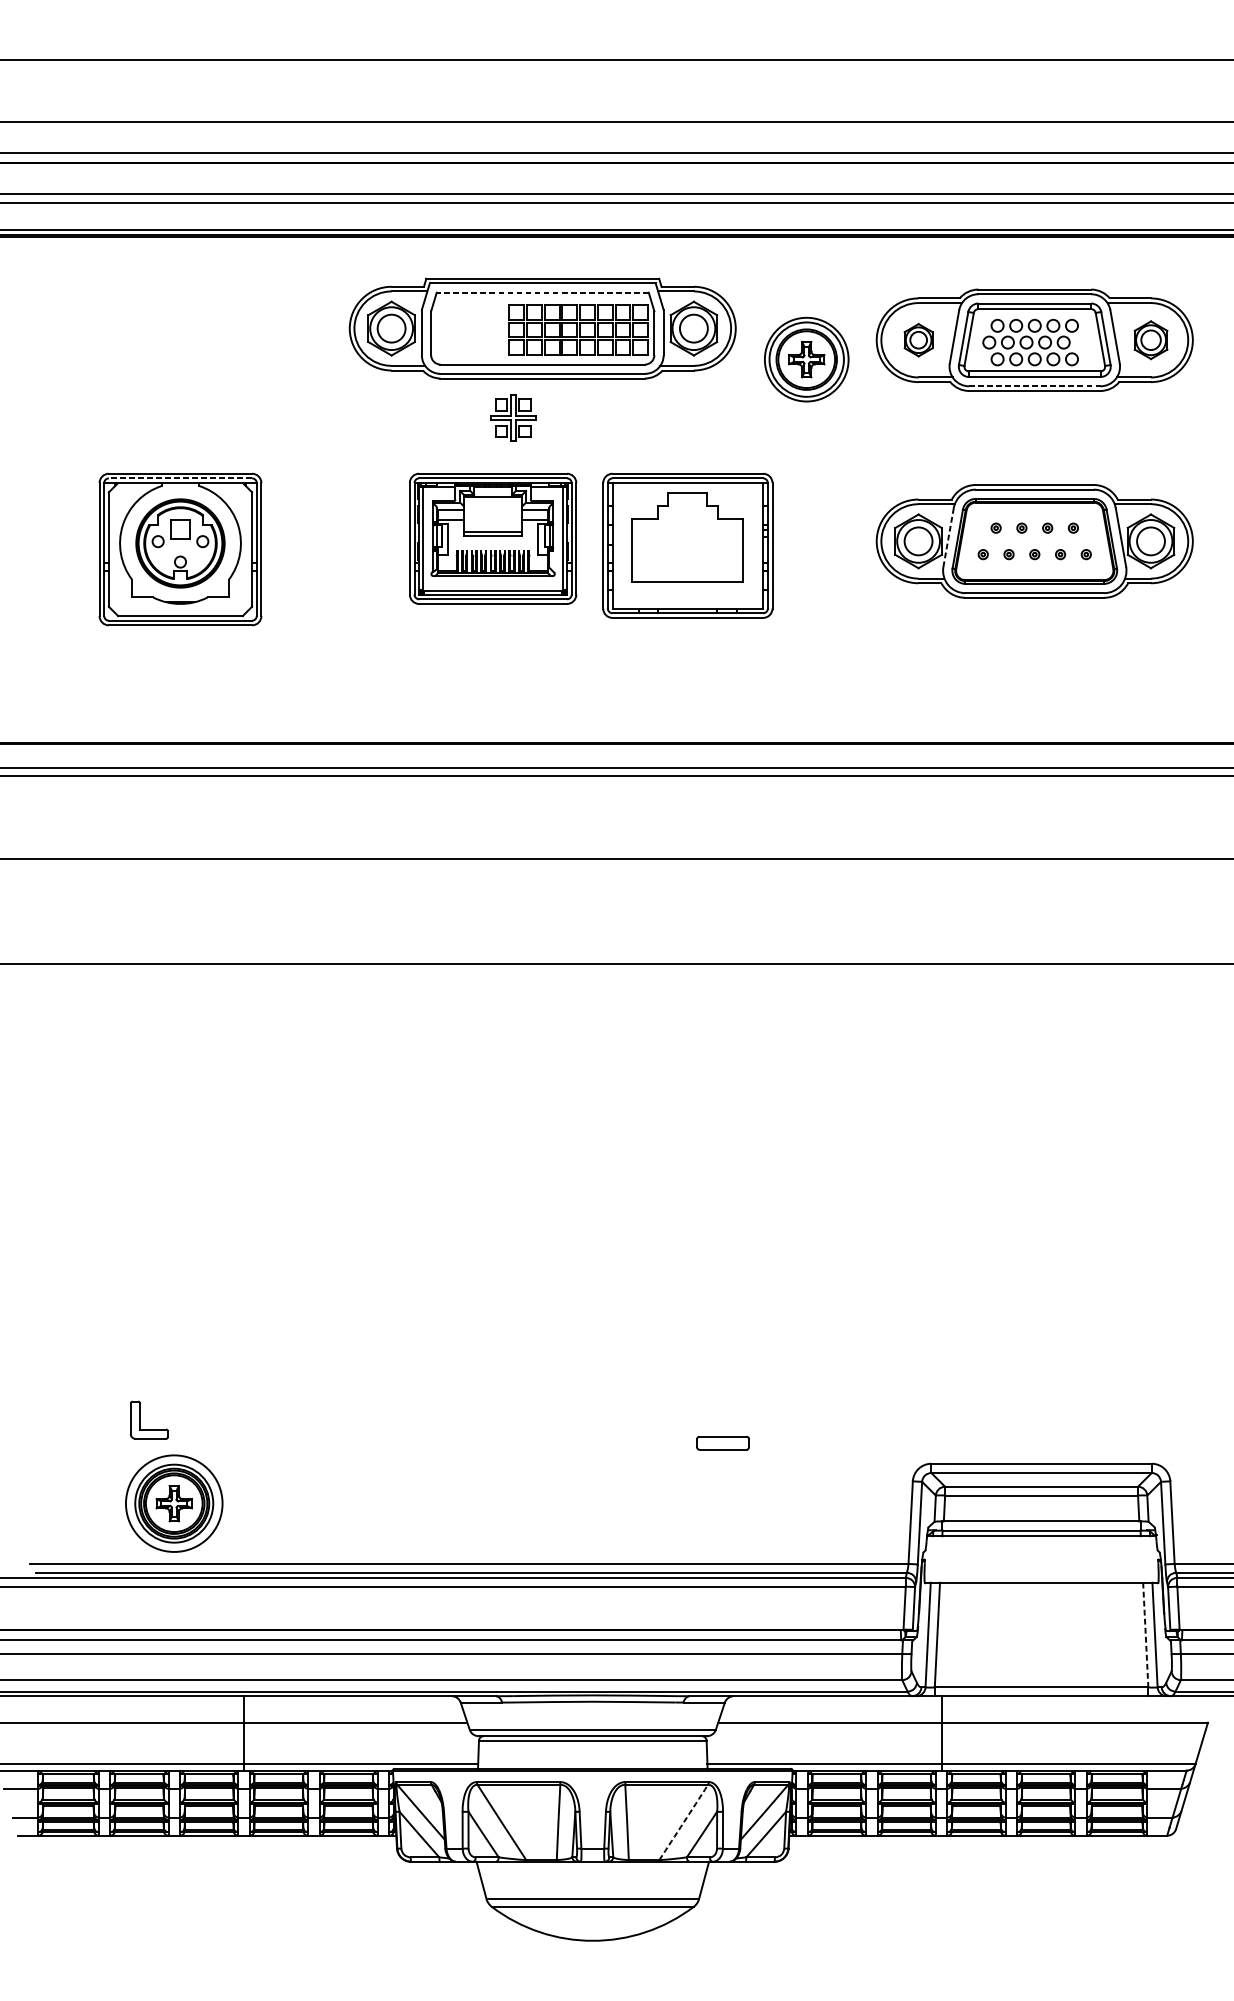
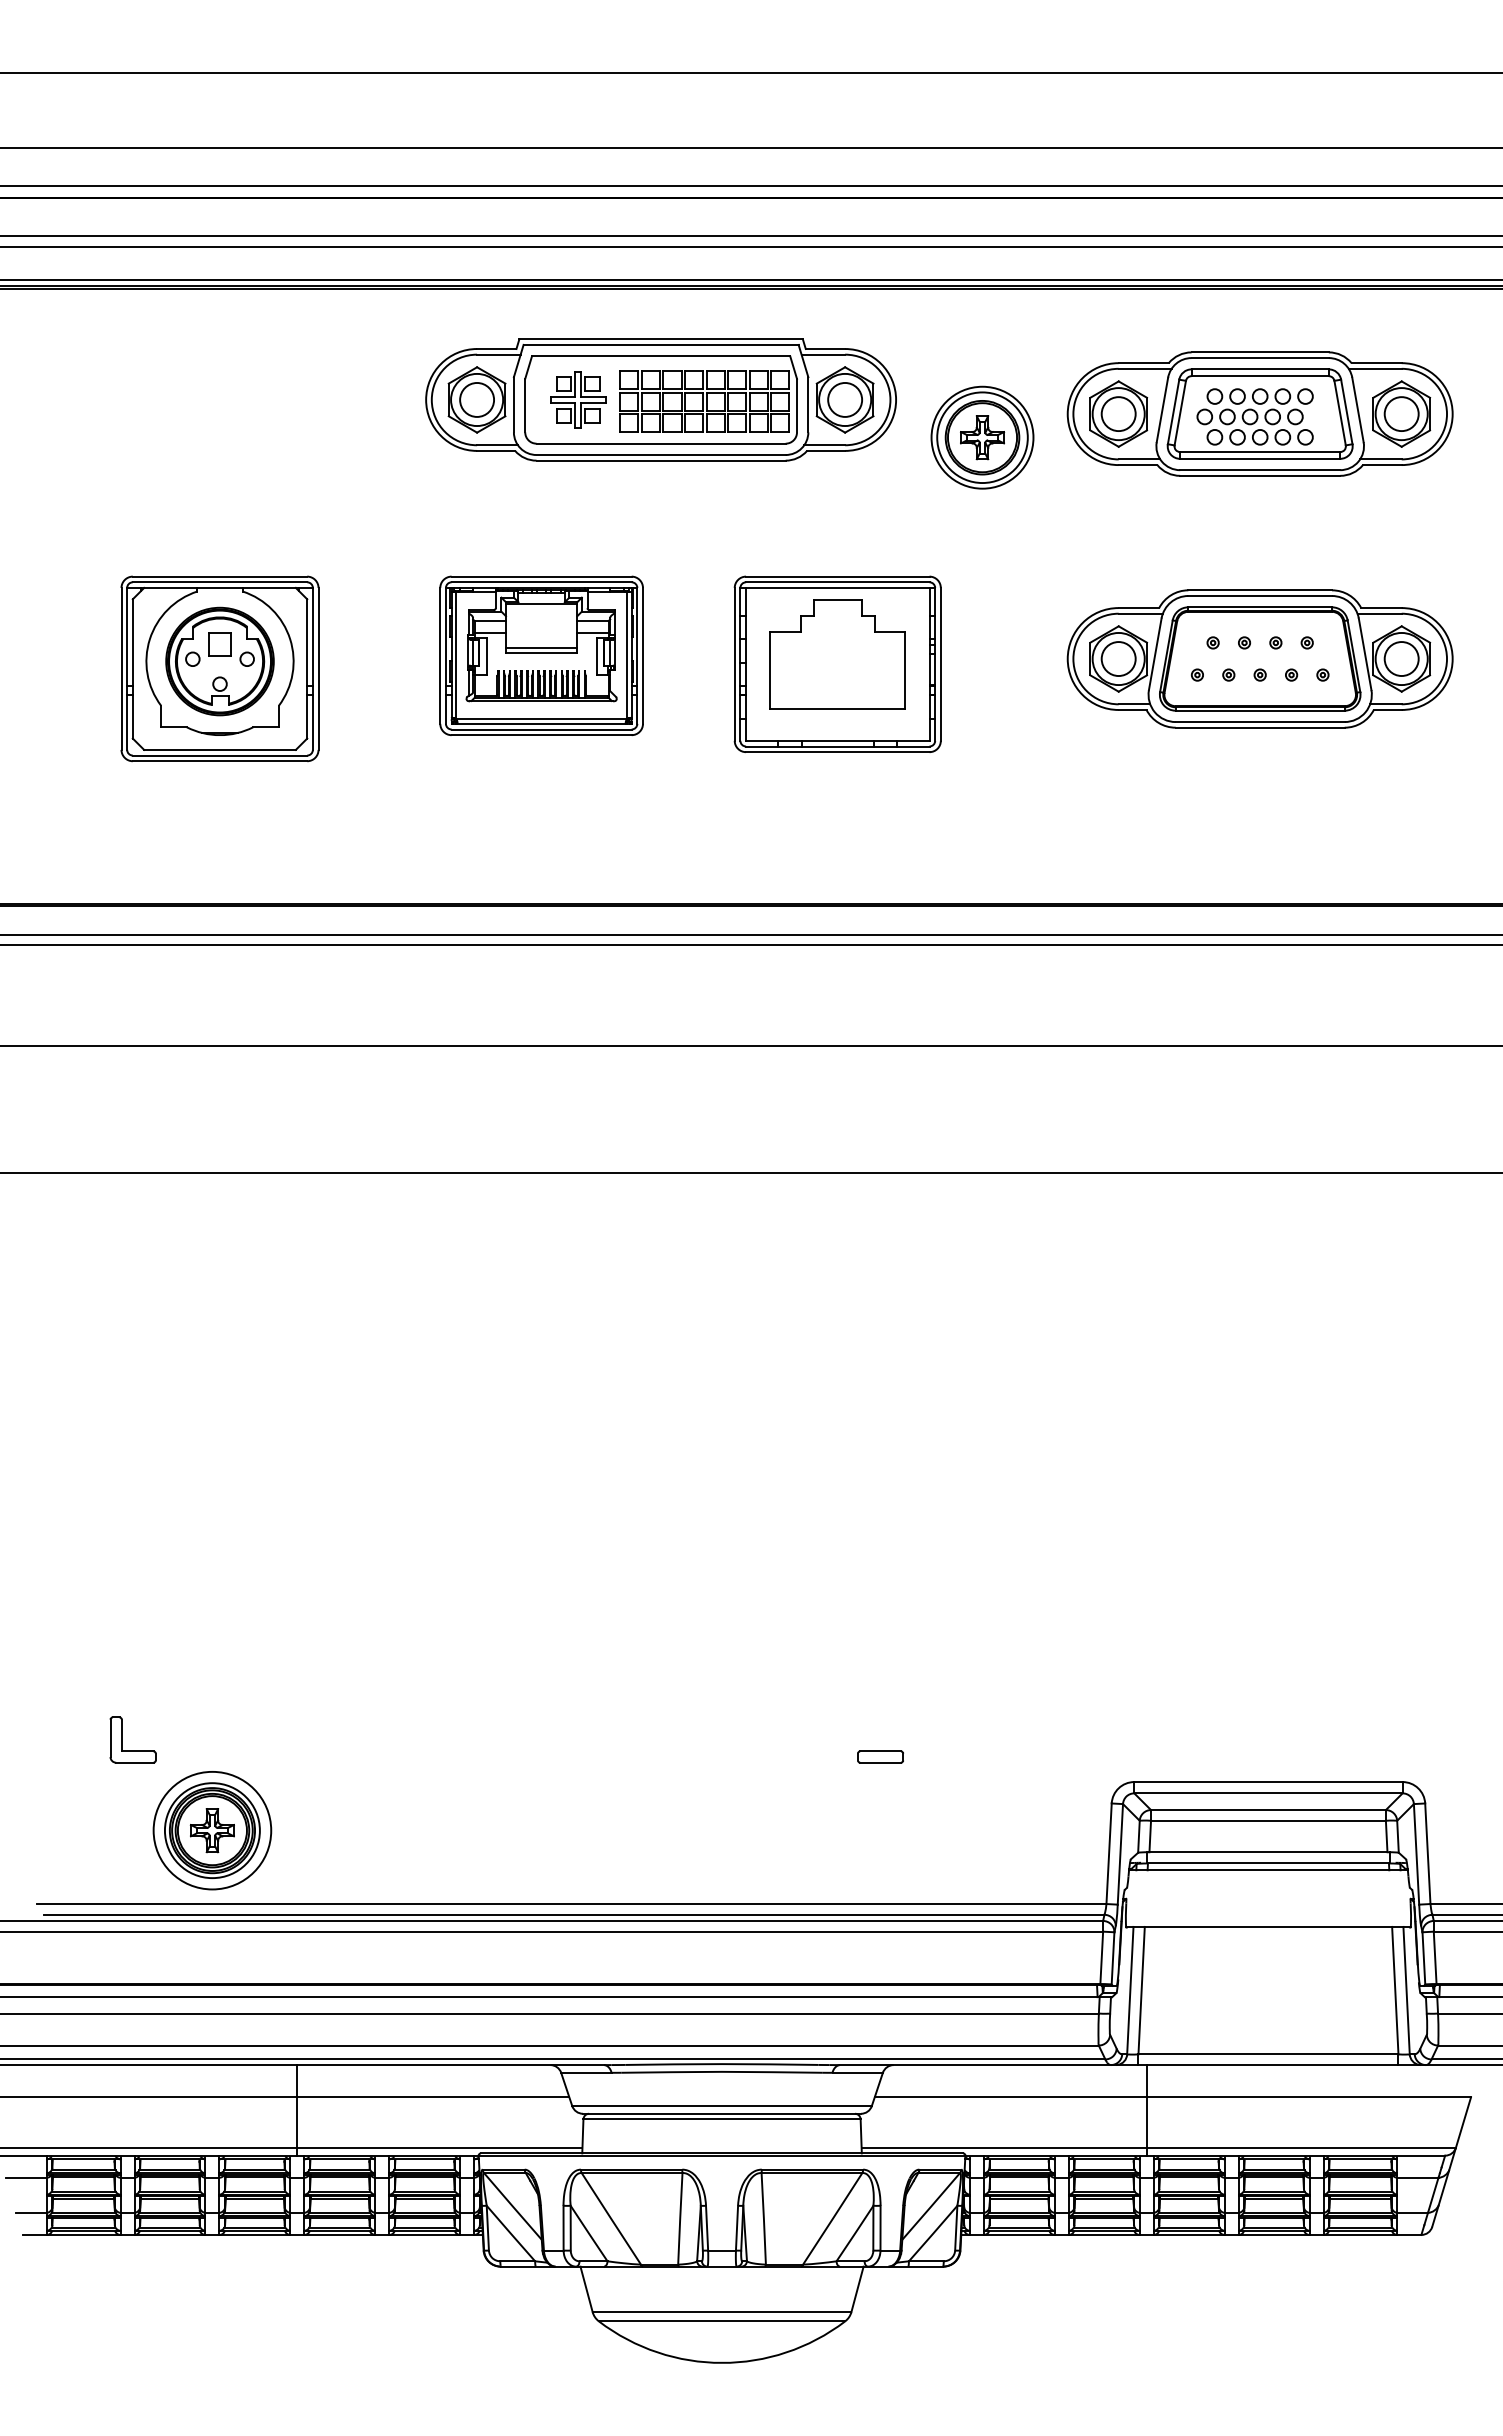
line: (542, 292) -> (660, 356), dashed -> solid
part: (918, 339) -> (1118, 413), size x1.67
part: (1150, 339) -> (1401, 413), size x1.43
line: (1035, 386) -> (1260, 470), dashed -> solid
part: (513, 417) -> (578, 399), moved
line: (180, 478) -> (219, 582), dashed -> solid
line: (948, 537) -> (1155, 654), dashed -> solid
part: (492, 538) -> (541, 655), moved
part: (140, 1419) -> (122, 1739), moved
part: (722, 1442) -> (880, 1756), size x0.71
line: (1145, 1634) -> (1395, 1990), dashed -> solid
arc: (683, 1822) -> (832, 2218), dashed -> solid

